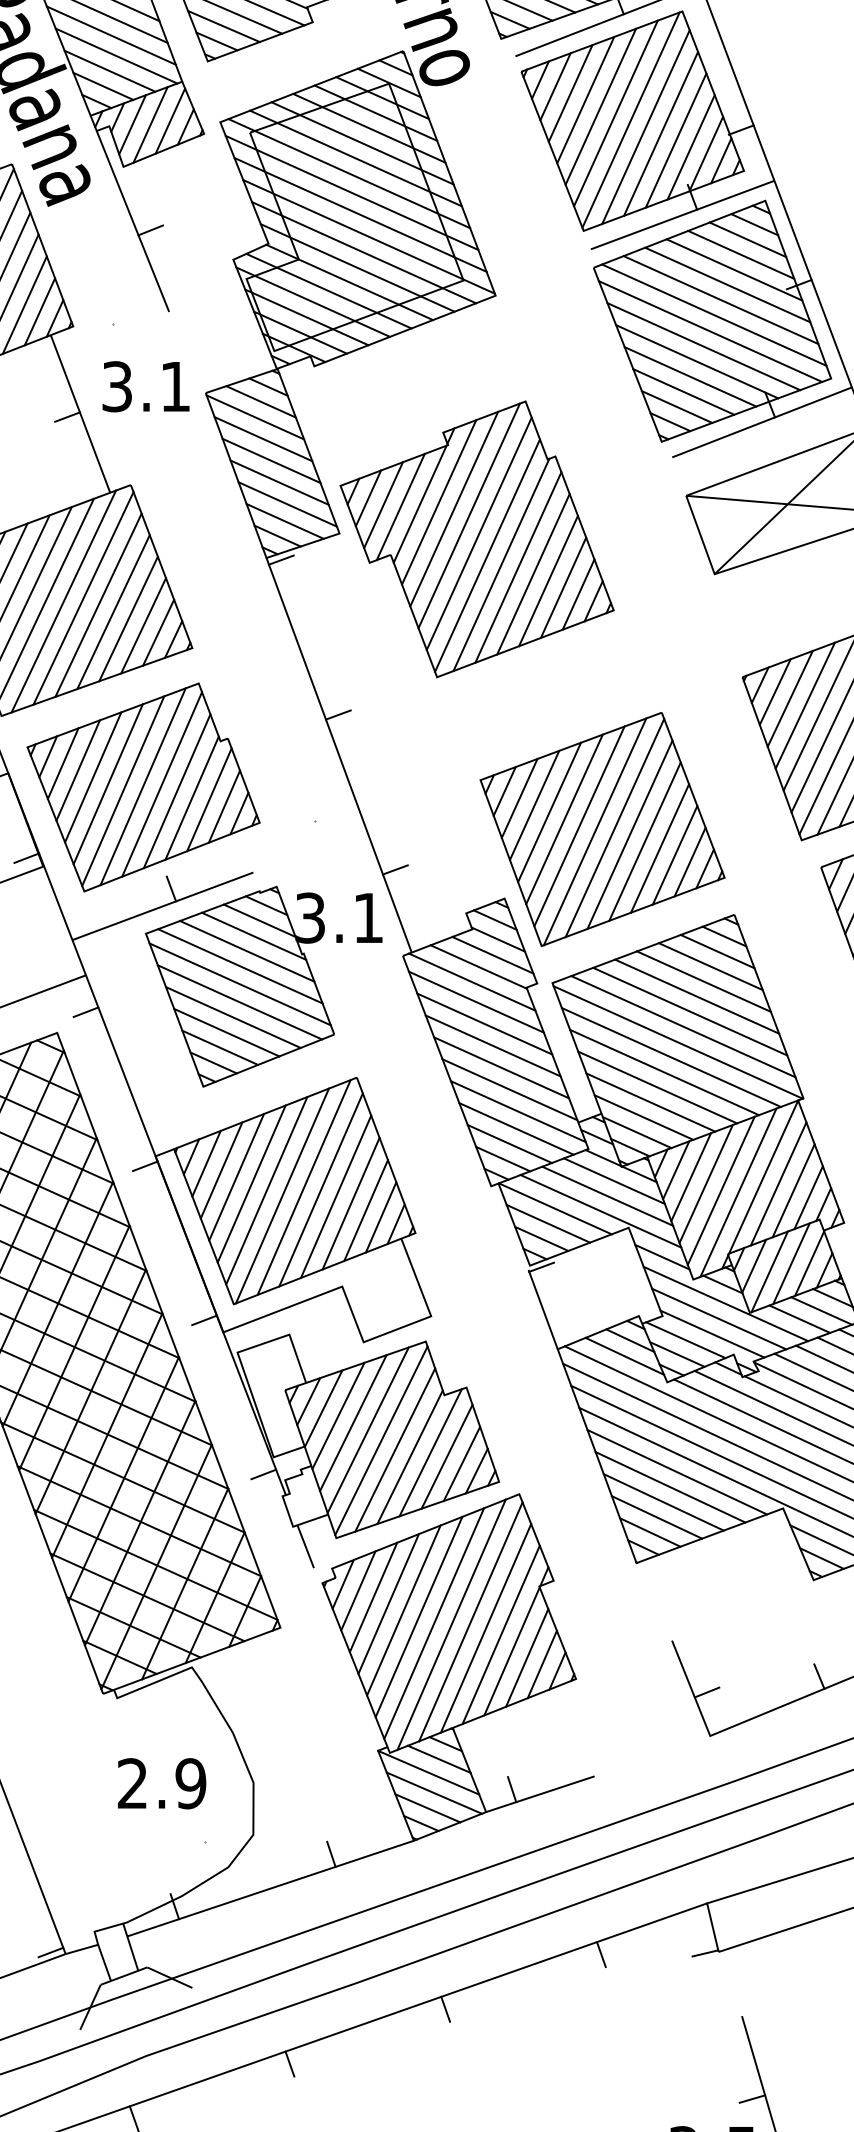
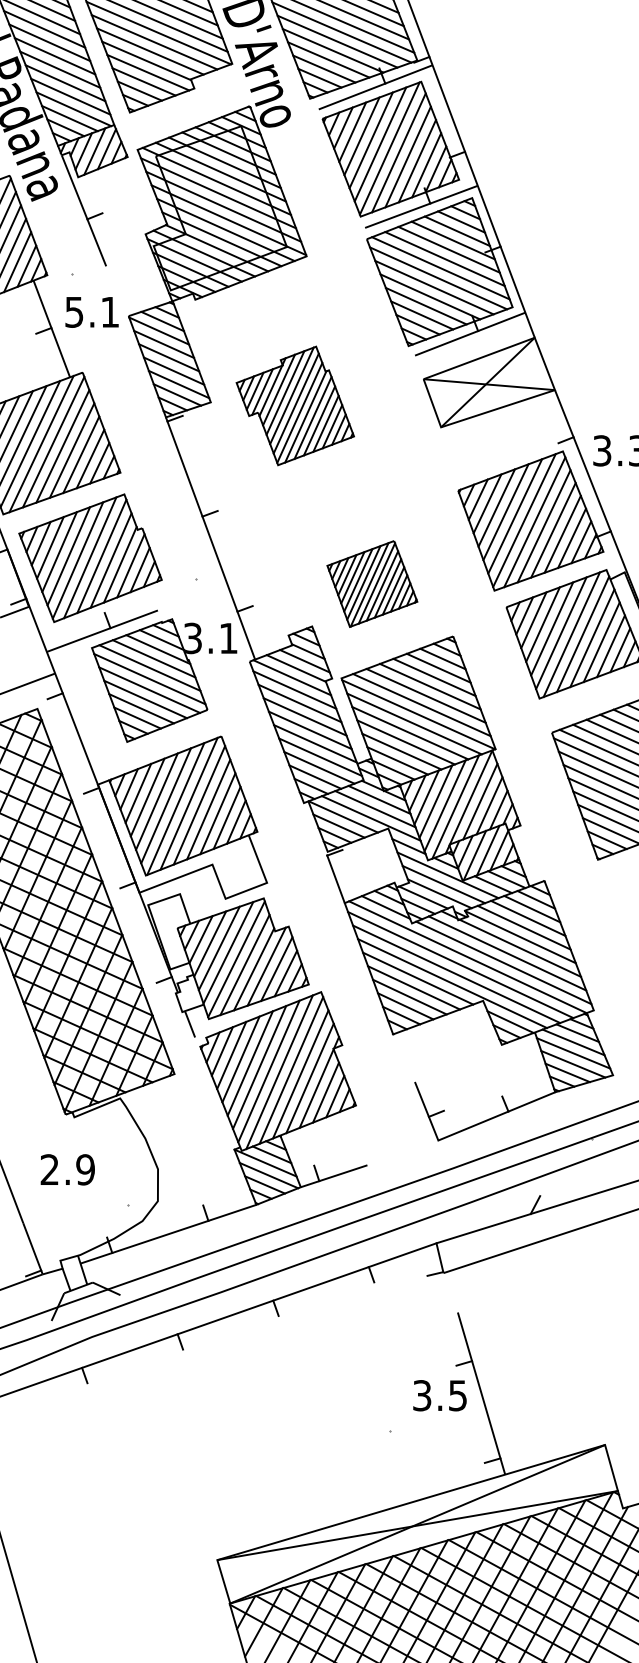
text: (117, 385) -> (74, 311), 3.1 -> 5.1
part: (477, 538) -> (295, 405), size x0.7
part: (602, 828) -> (372, 583), size x0.6
text: (161, 1783) -> (67, 1169), moved

